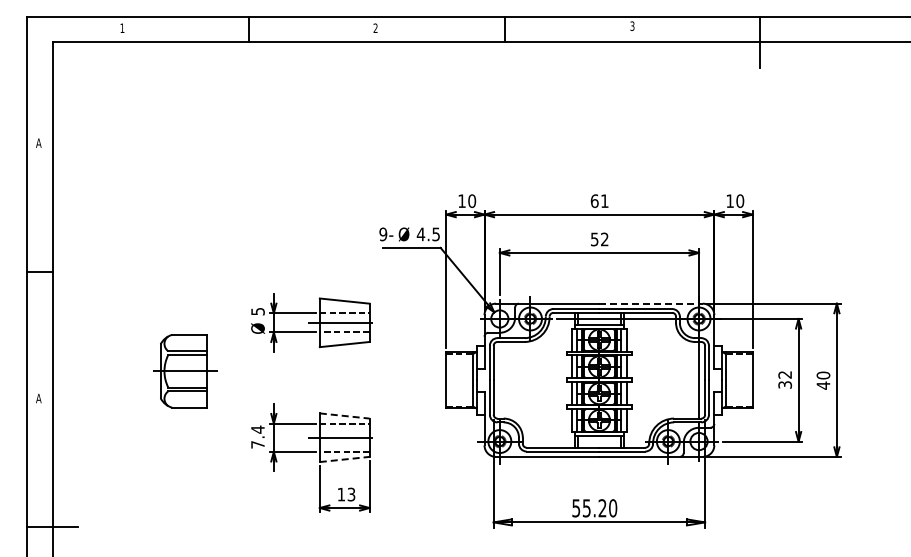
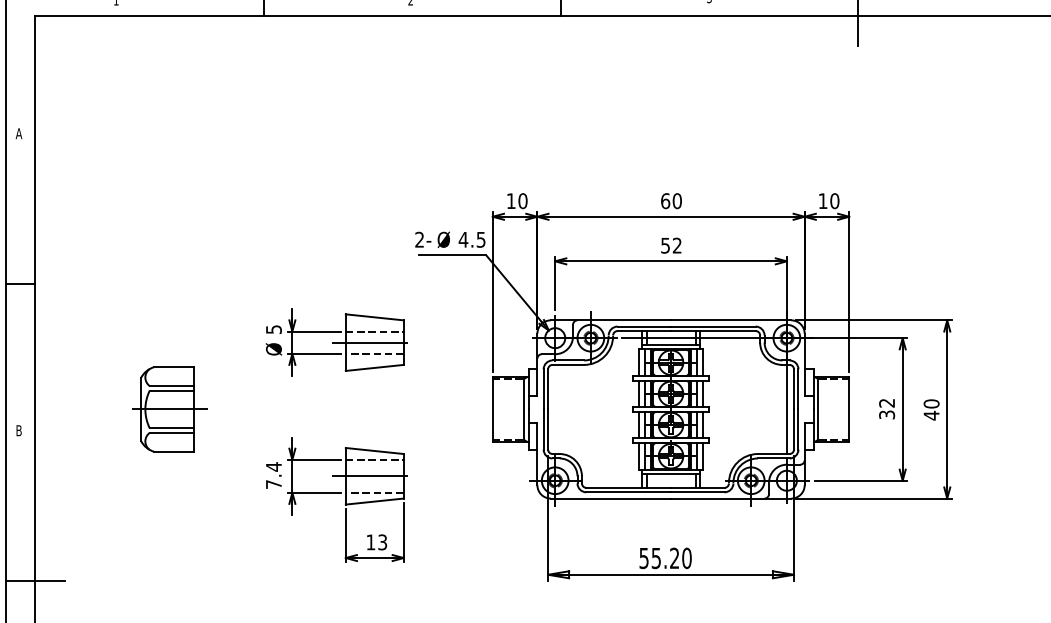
text: (604, 201) -> (676, 201), 61 -> 60
text: (383, 234) -> (419, 239), 9- -> 2-
line: (651, 303) -> (731, 320), dashed -> solid
part: (185, 371) -> (169, 409), moved
text: (38, 398) -> (18, 430), A -> B
line: (345, 416) -> (375, 451), dashed -> solid
line: (345, 459) -> (375, 501), dashed -> solid

